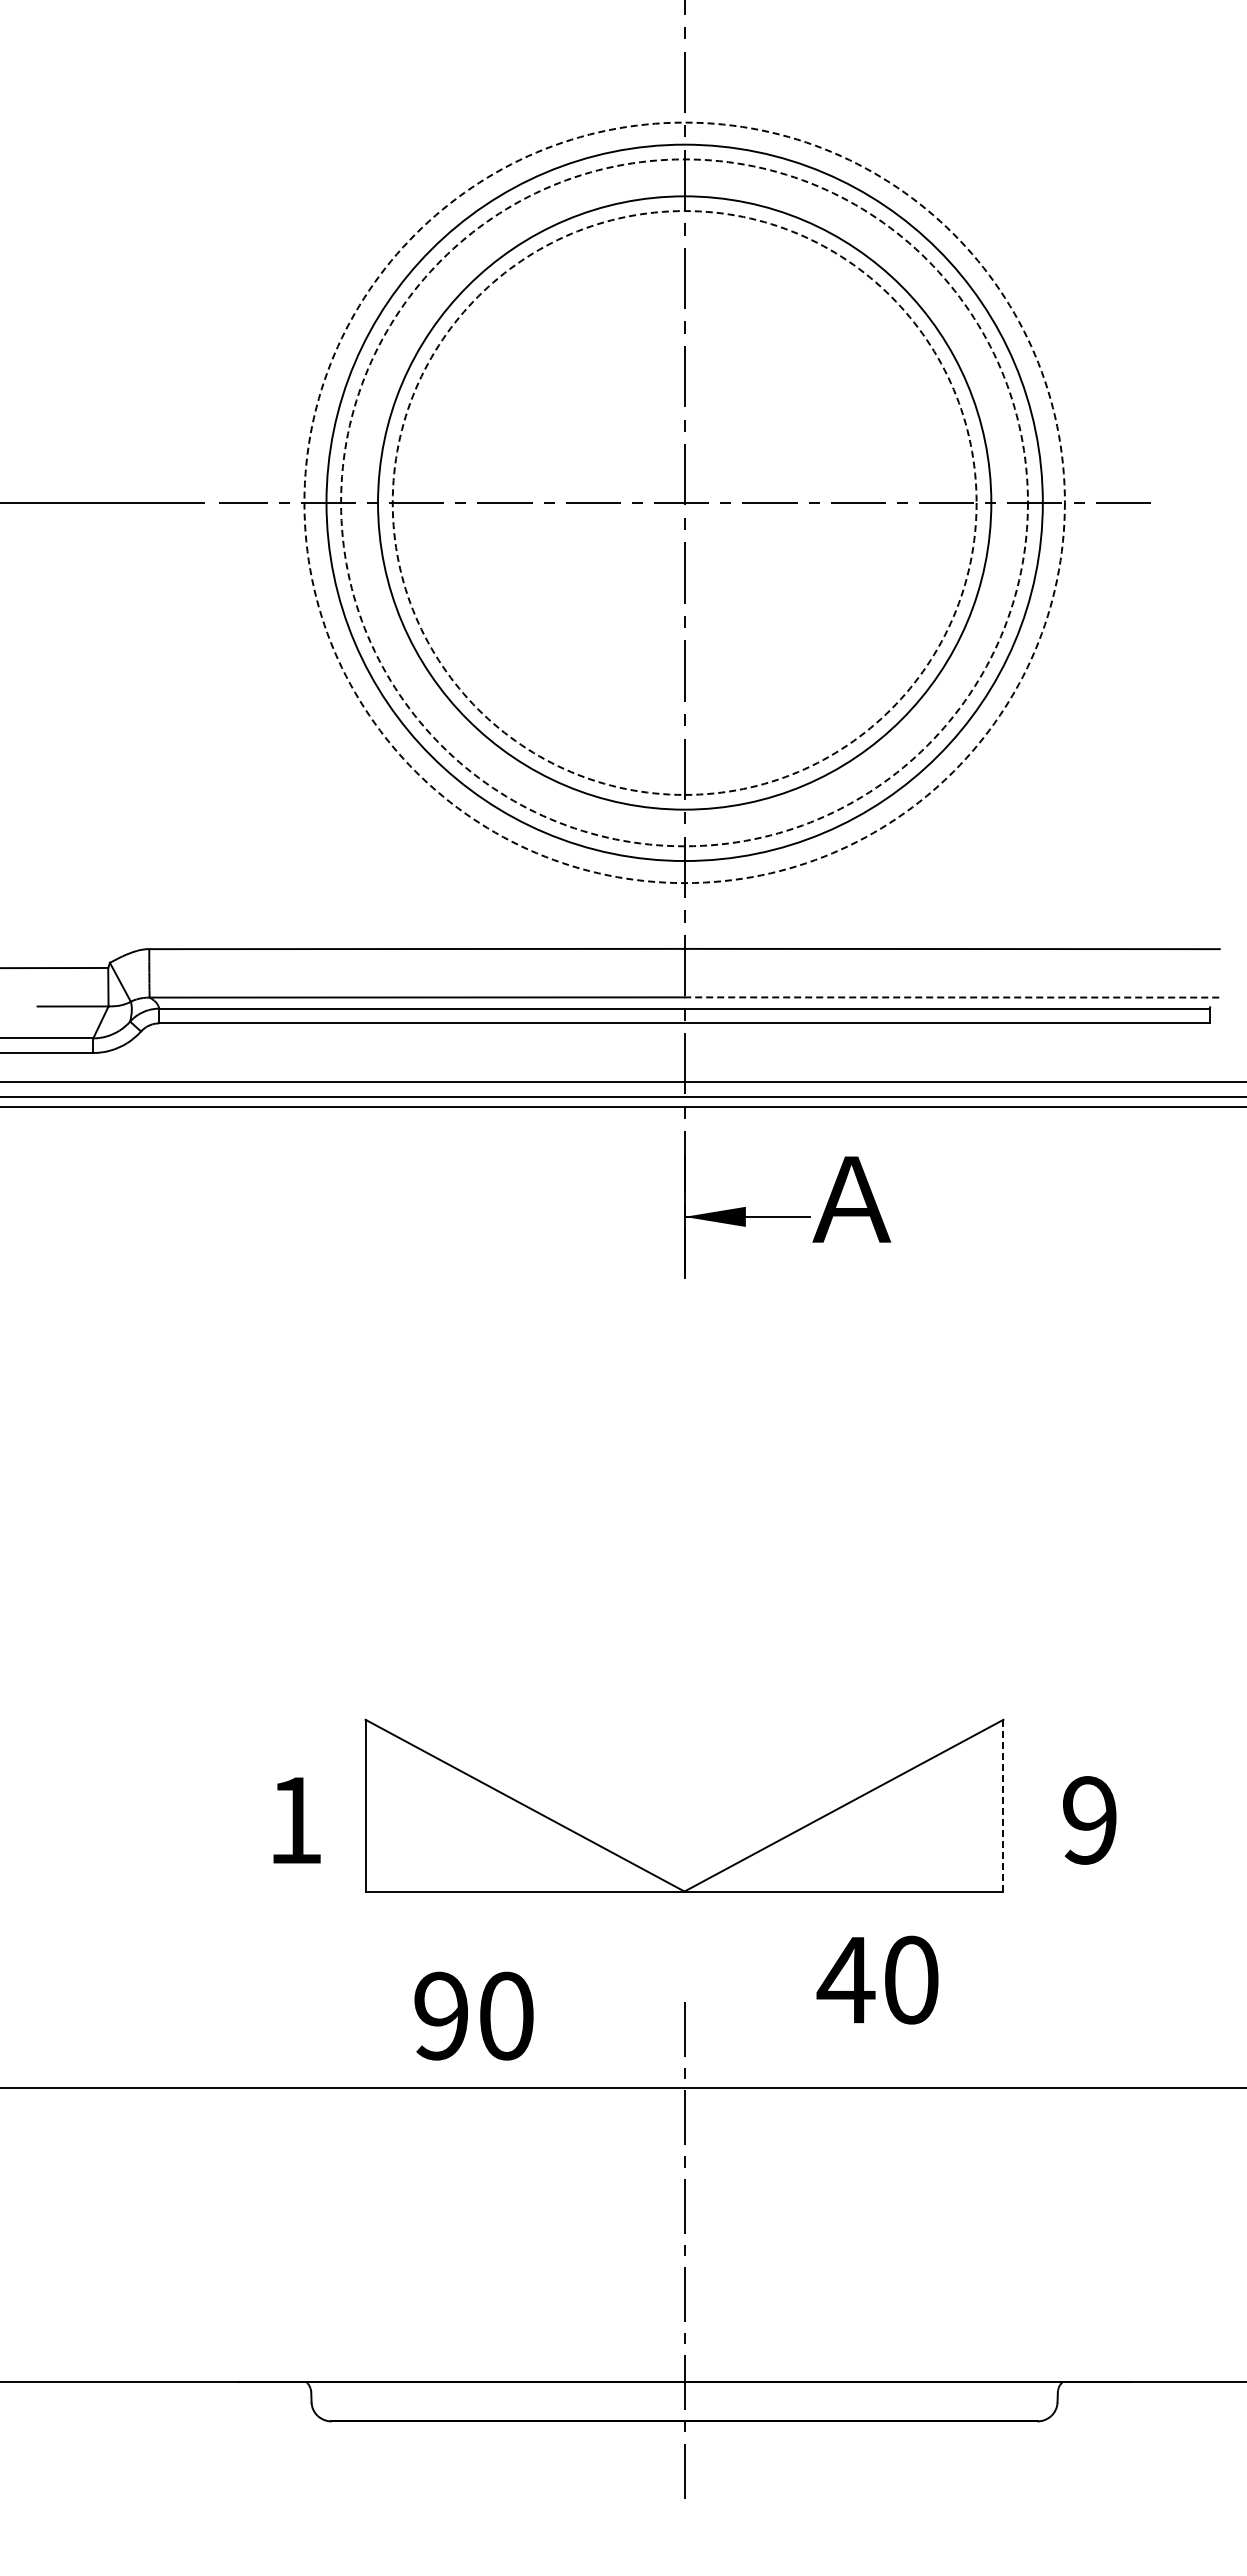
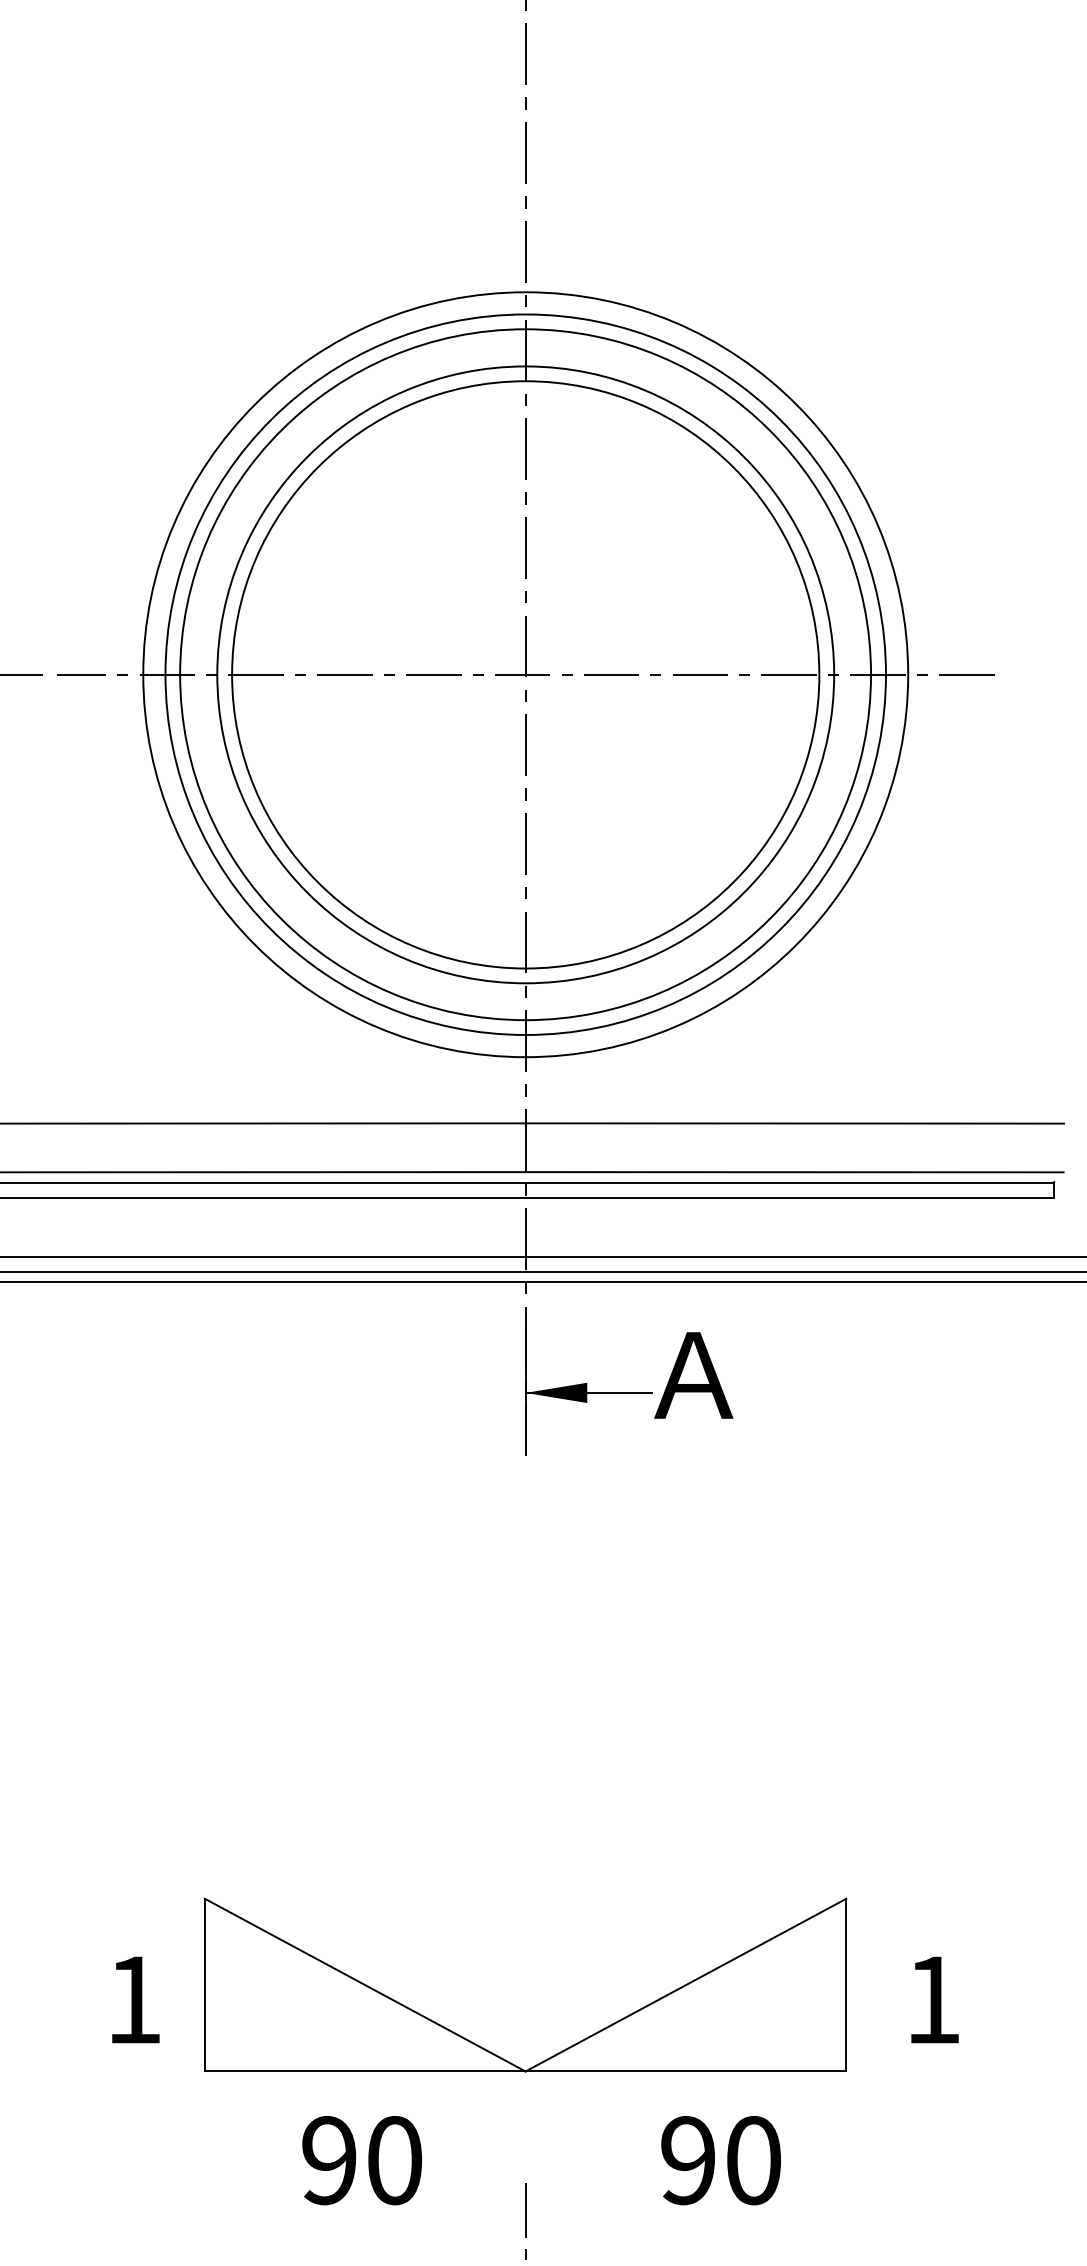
circle: (684, 502) -> (525, 674), dashed -> solid
circle: (684, 502) -> (525, 674), dashed -> solid
circle: (684, 502) -> (525, 674), dashed -> solid
line: (951, 997) -> (794, 1172), dashed -> solid
line: (1003, 1805) -> (846, 1984), dashed -> solid
text: (1089, 1820) -> (932, 2000), 9 -> 1
text: (845, 1979) -> (687, 2159), 40 -> 90
text: (473, 2015) -> (361, 2159), moved

